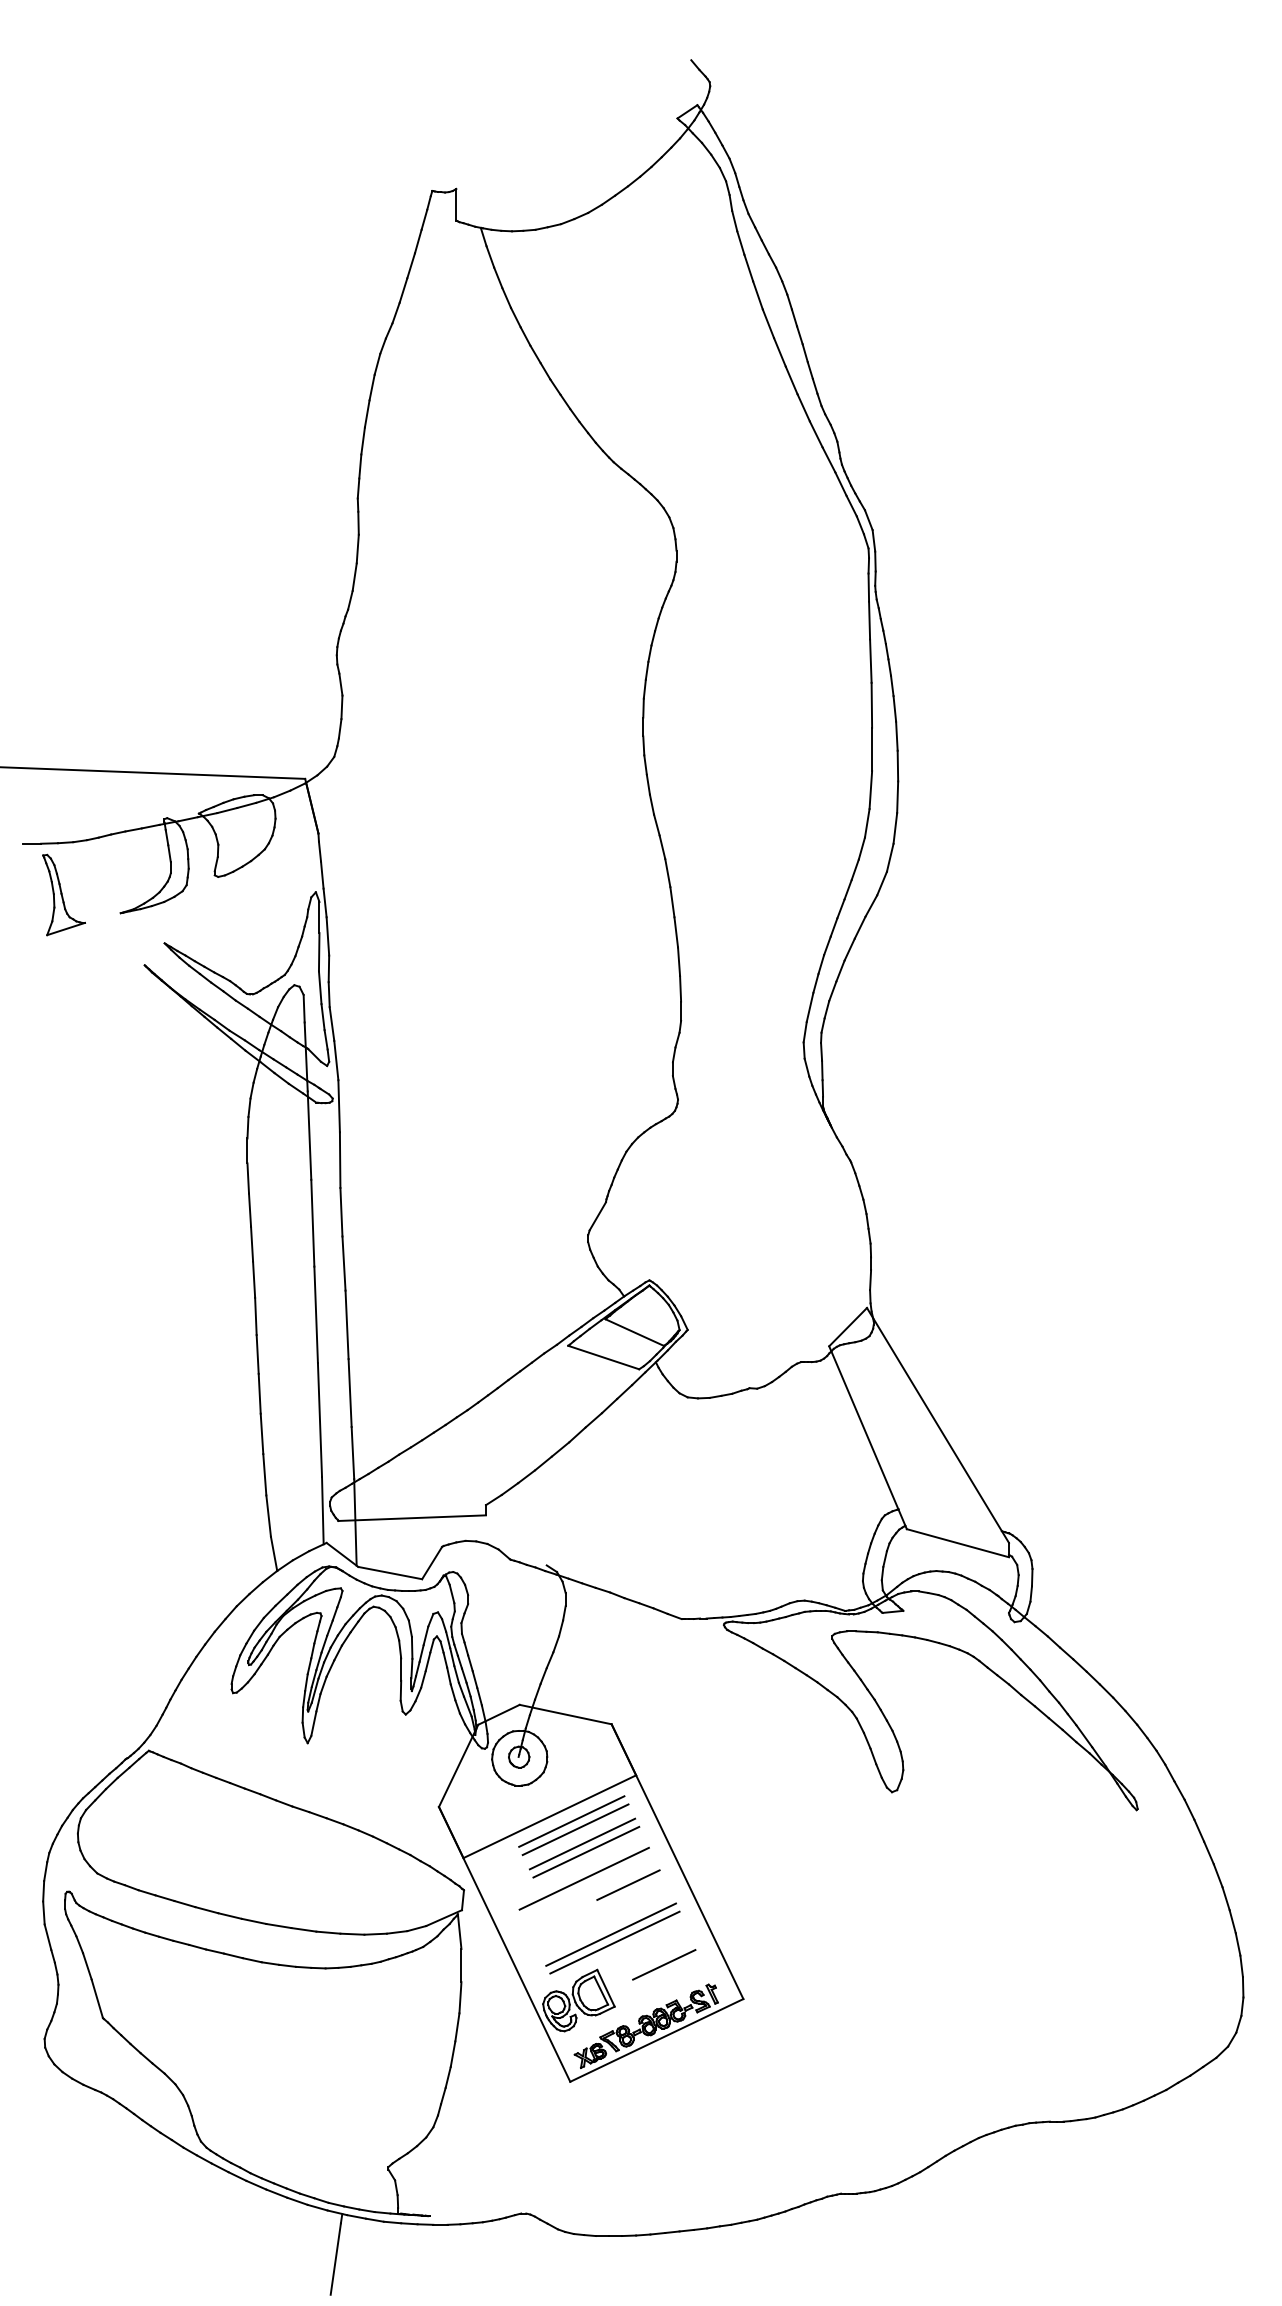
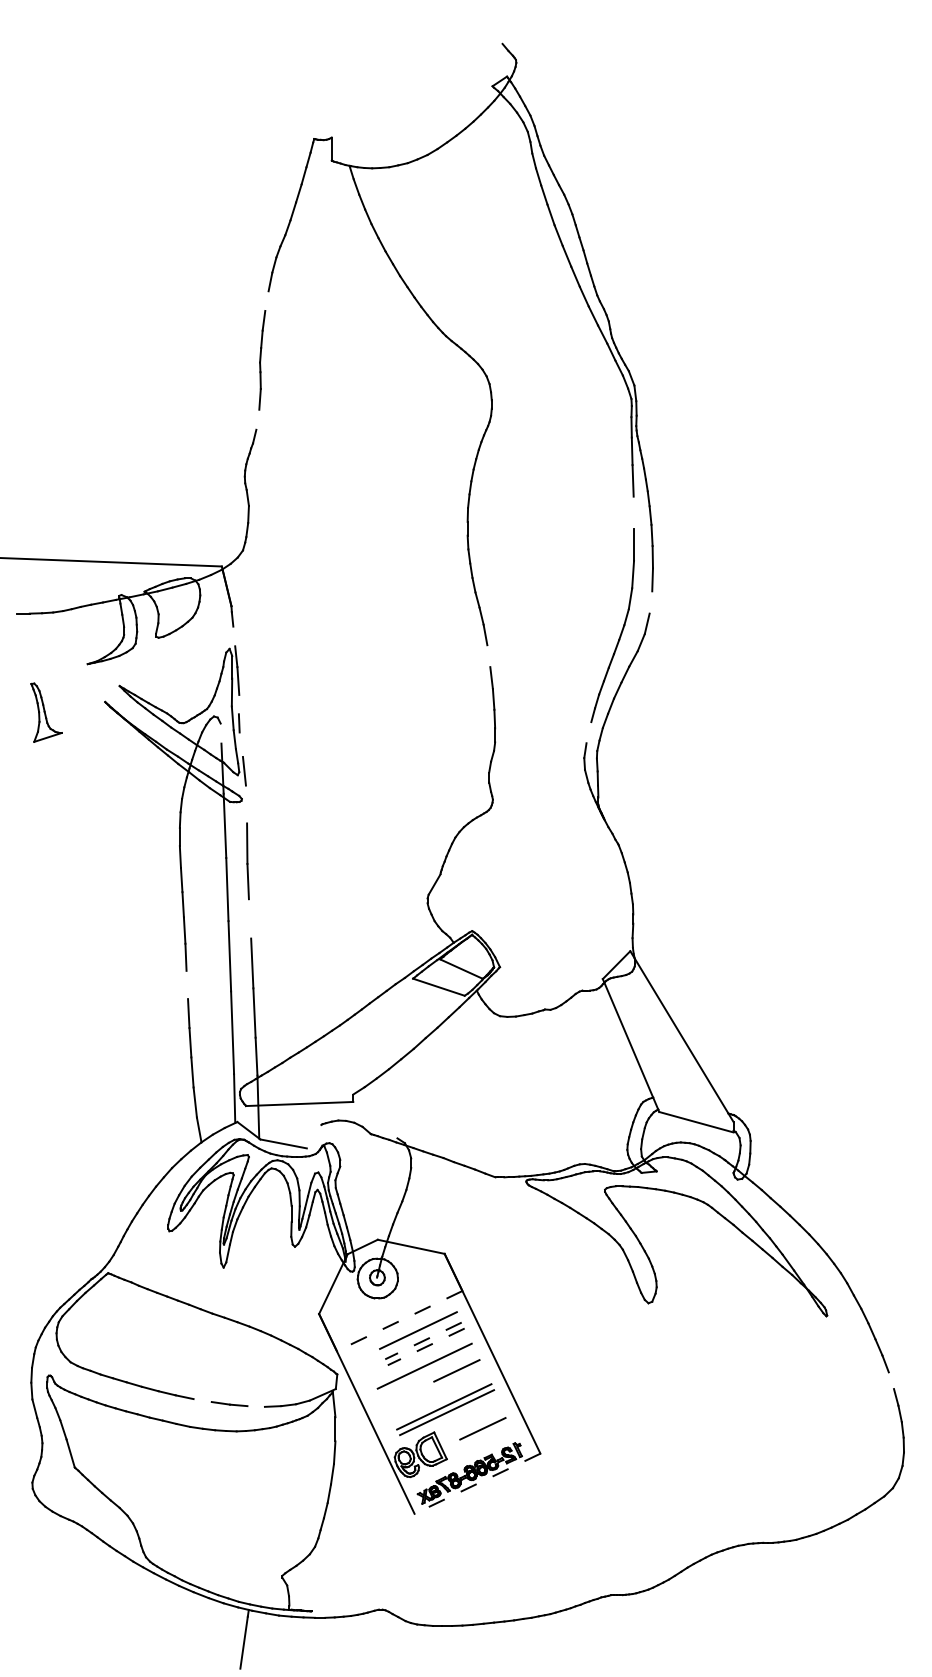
line: (366, 413) -> (266, 300), removed
line: (354, 576) -> (257, 419), removed
line: (871, 704) -> (633, 512), removed
line: (895, 828) -> (651, 602), removed
line: (322, 874) -> (234, 636), removed
part: (63, 894) -> (46, 712), moved
line: (672, 902) -> (488, 656), removed
line: (328, 968) -> (238, 704), removed
line: (809, 1007) -> (588, 732), removed
line: (303, 1008) -> (220, 733), removed
line: (331, 1023) -> (240, 744), removed
line: (338, 1106) -> (246, 804), removed
line: (343, 1263) -> (249, 918), removed
line: (257, 1354) -> (187, 985), removed
line: (432, 1563) -> (314, 1136), removed
line: (549, 1816) -> (399, 1320), solid -> dashed
line: (571, 1821) -> (415, 1324), removed
line: (582, 1844) -> (423, 1341), solid -> dashed
line: (586, 1852) -> (426, 1347), solid -> dashed
line: (1225, 1898) -> (890, 1380), removed
line: (278, 1925) -> (202, 1400), removed
line: (352, 1933) -> (256, 1406), removed
line: (656, 2040) -> (477, 1483), solid -> dashed

